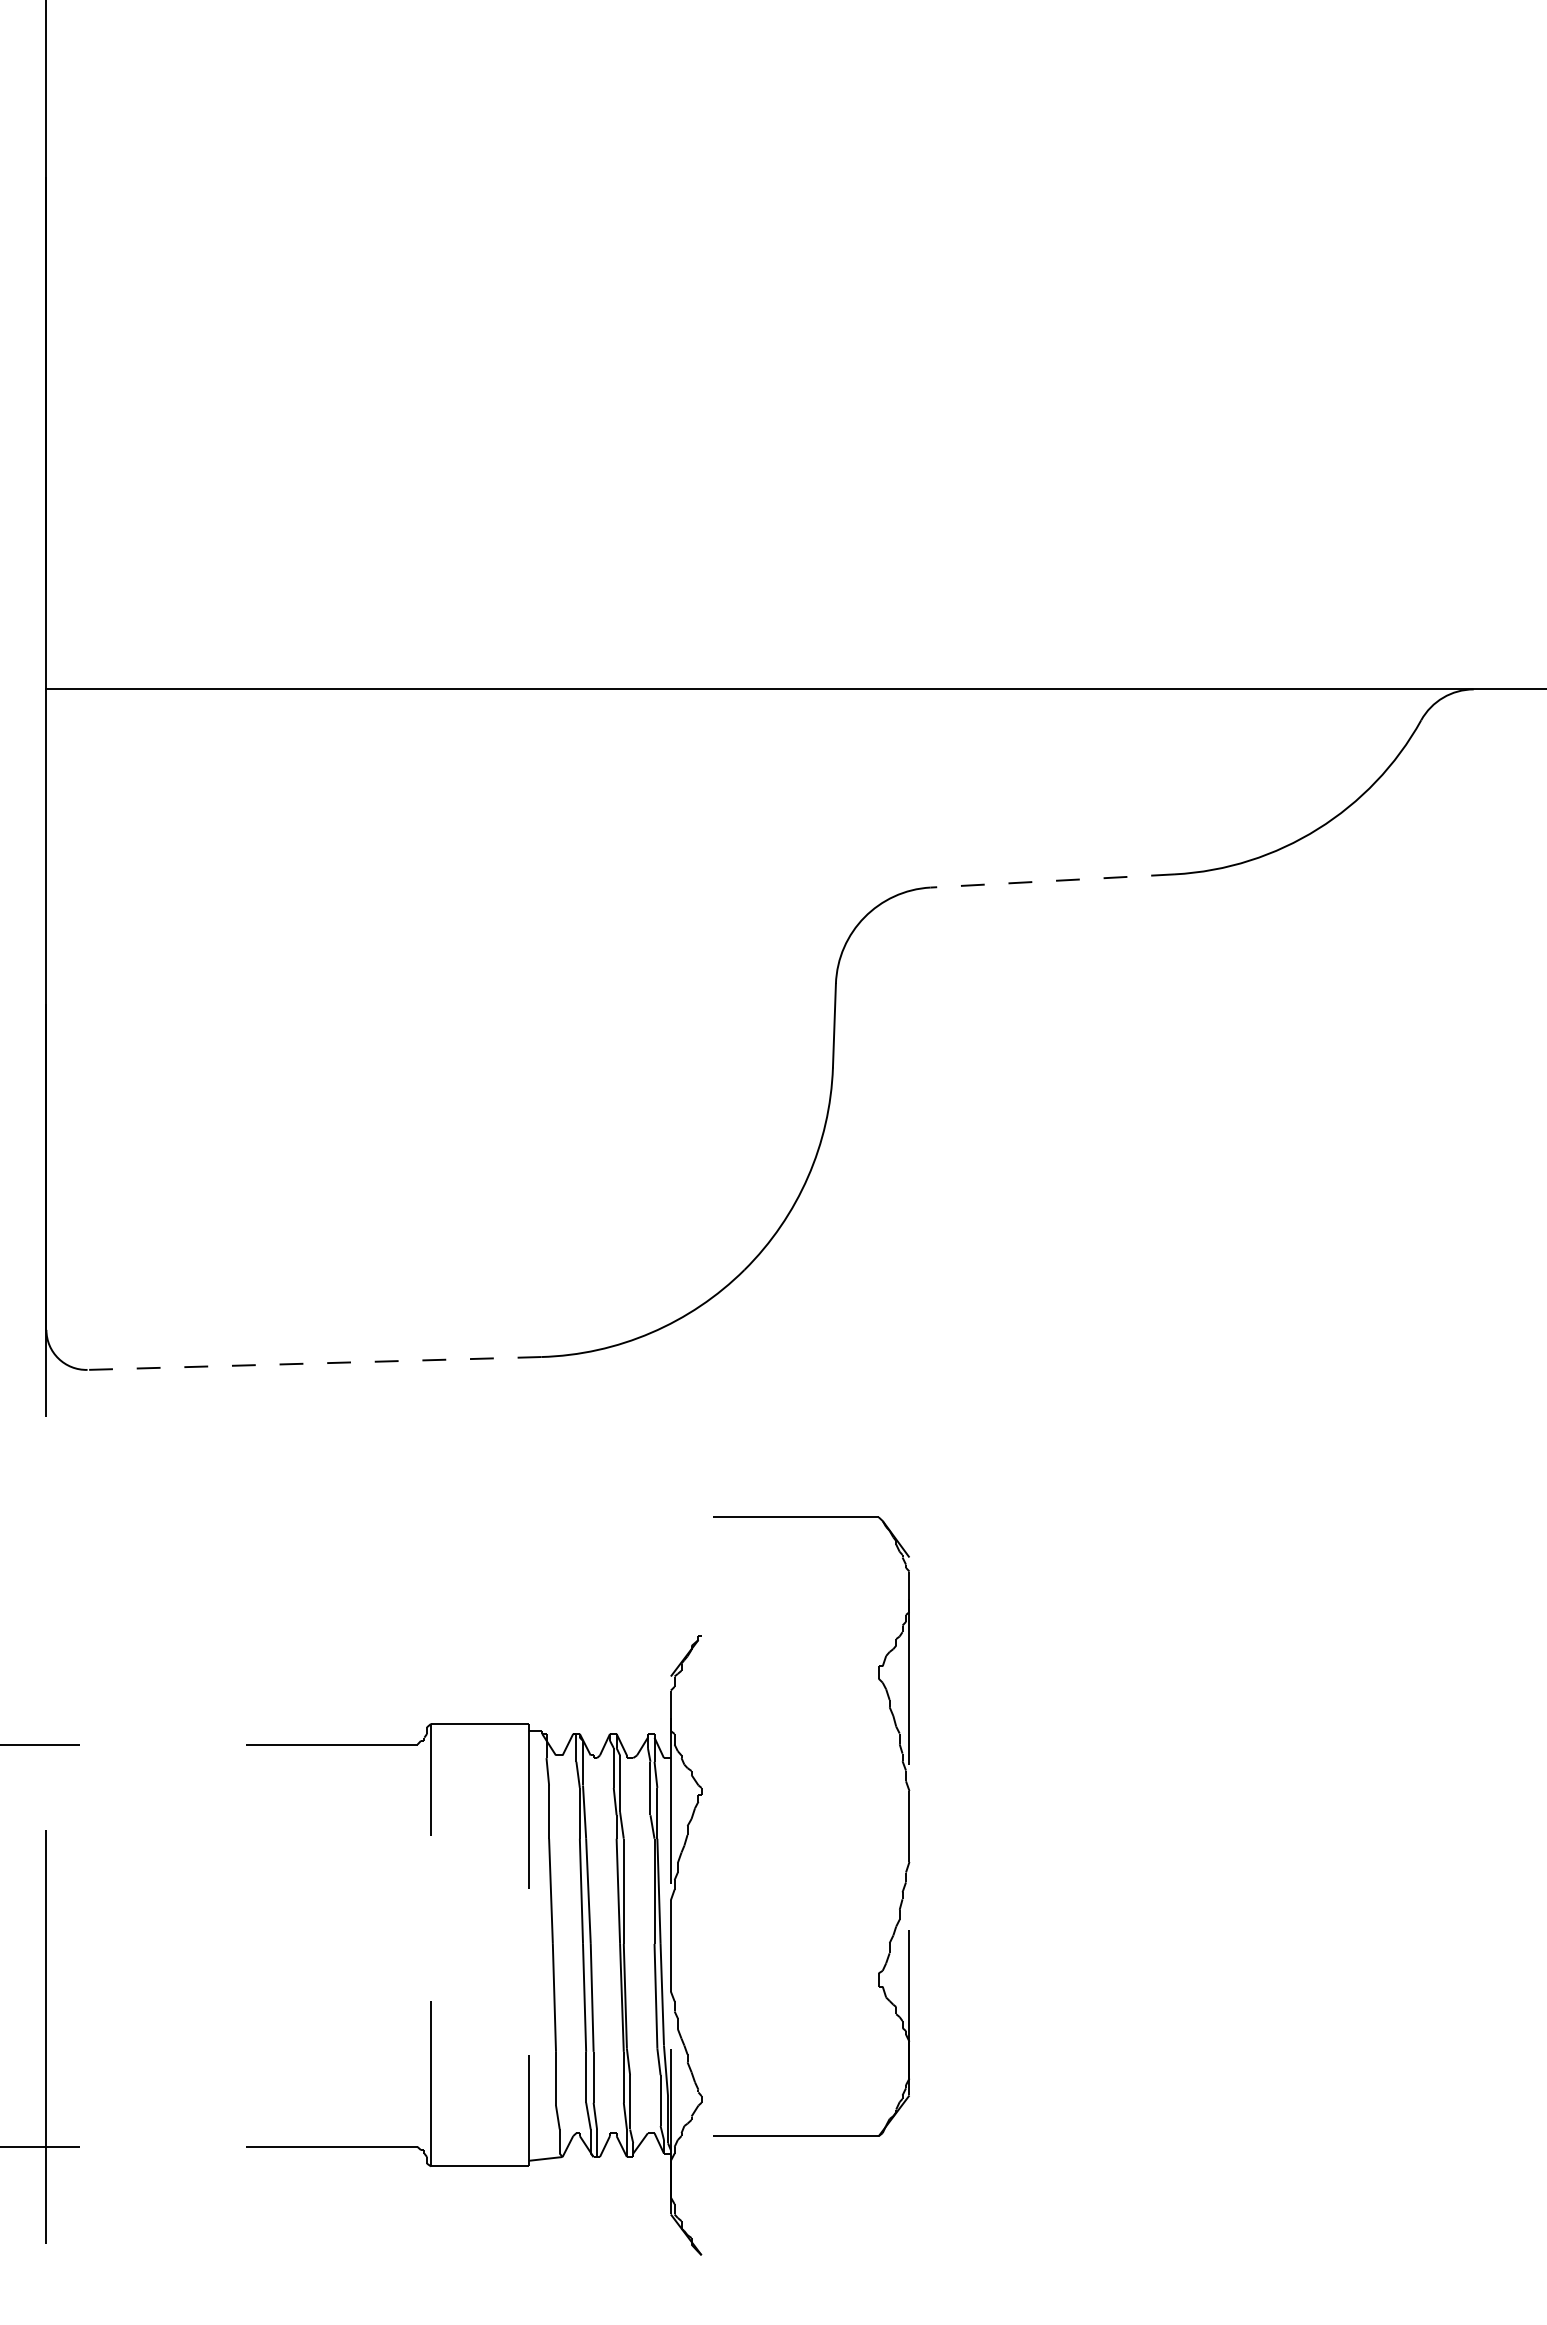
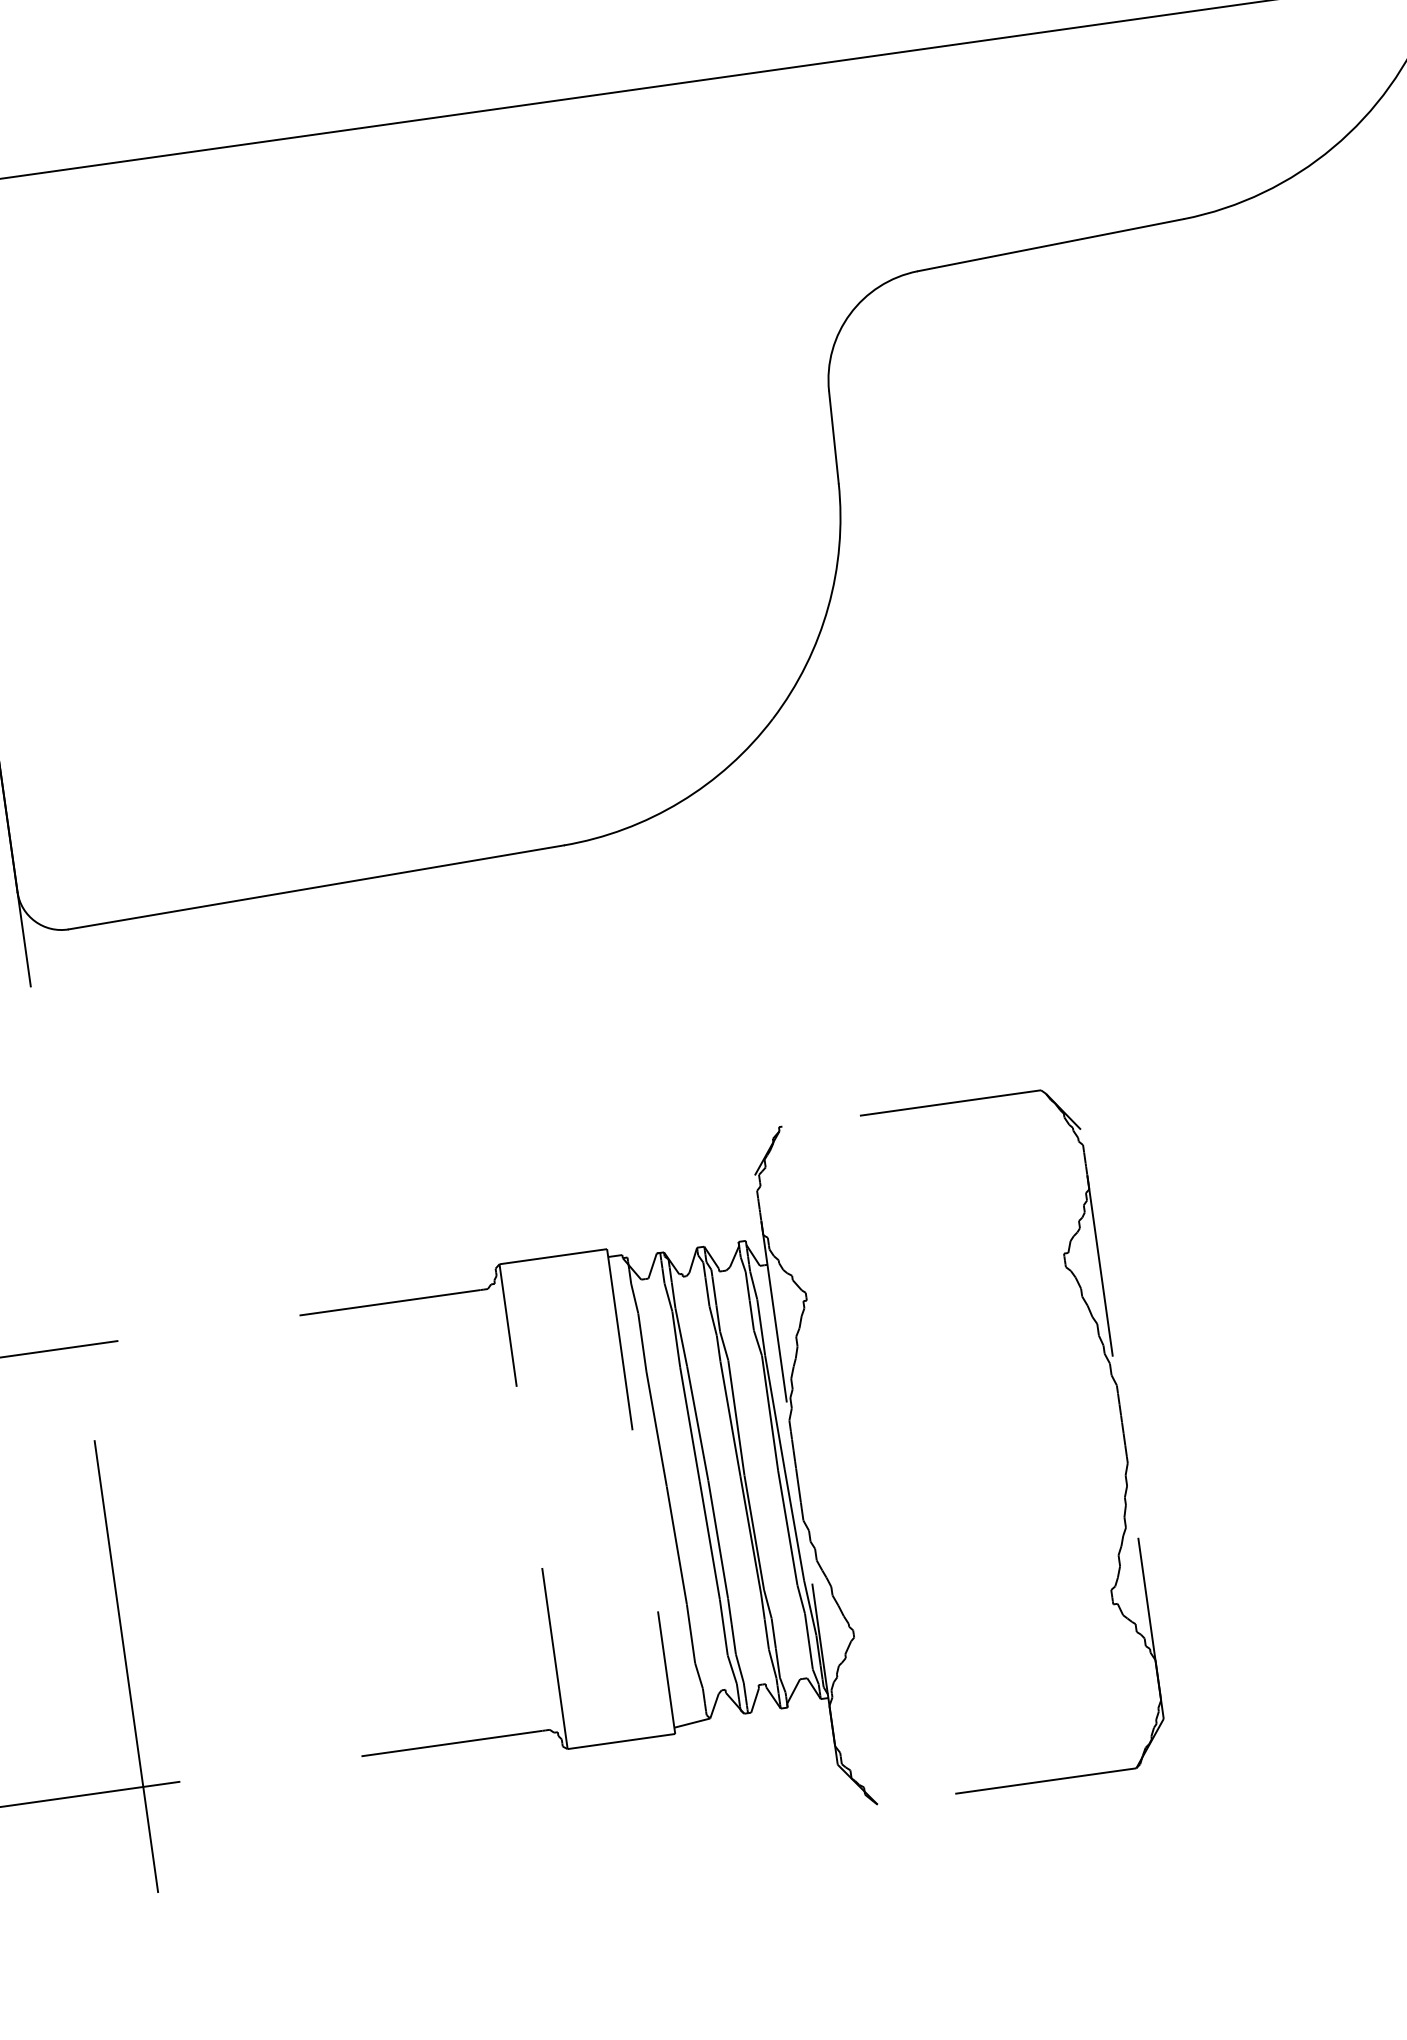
line: (1052, 880) -> (1050, 244), dashed -> solid
line: (314, 1363) -> (316, 887), dashed -> solid
part: (908, 1826) -> (1121, 1424), moved

